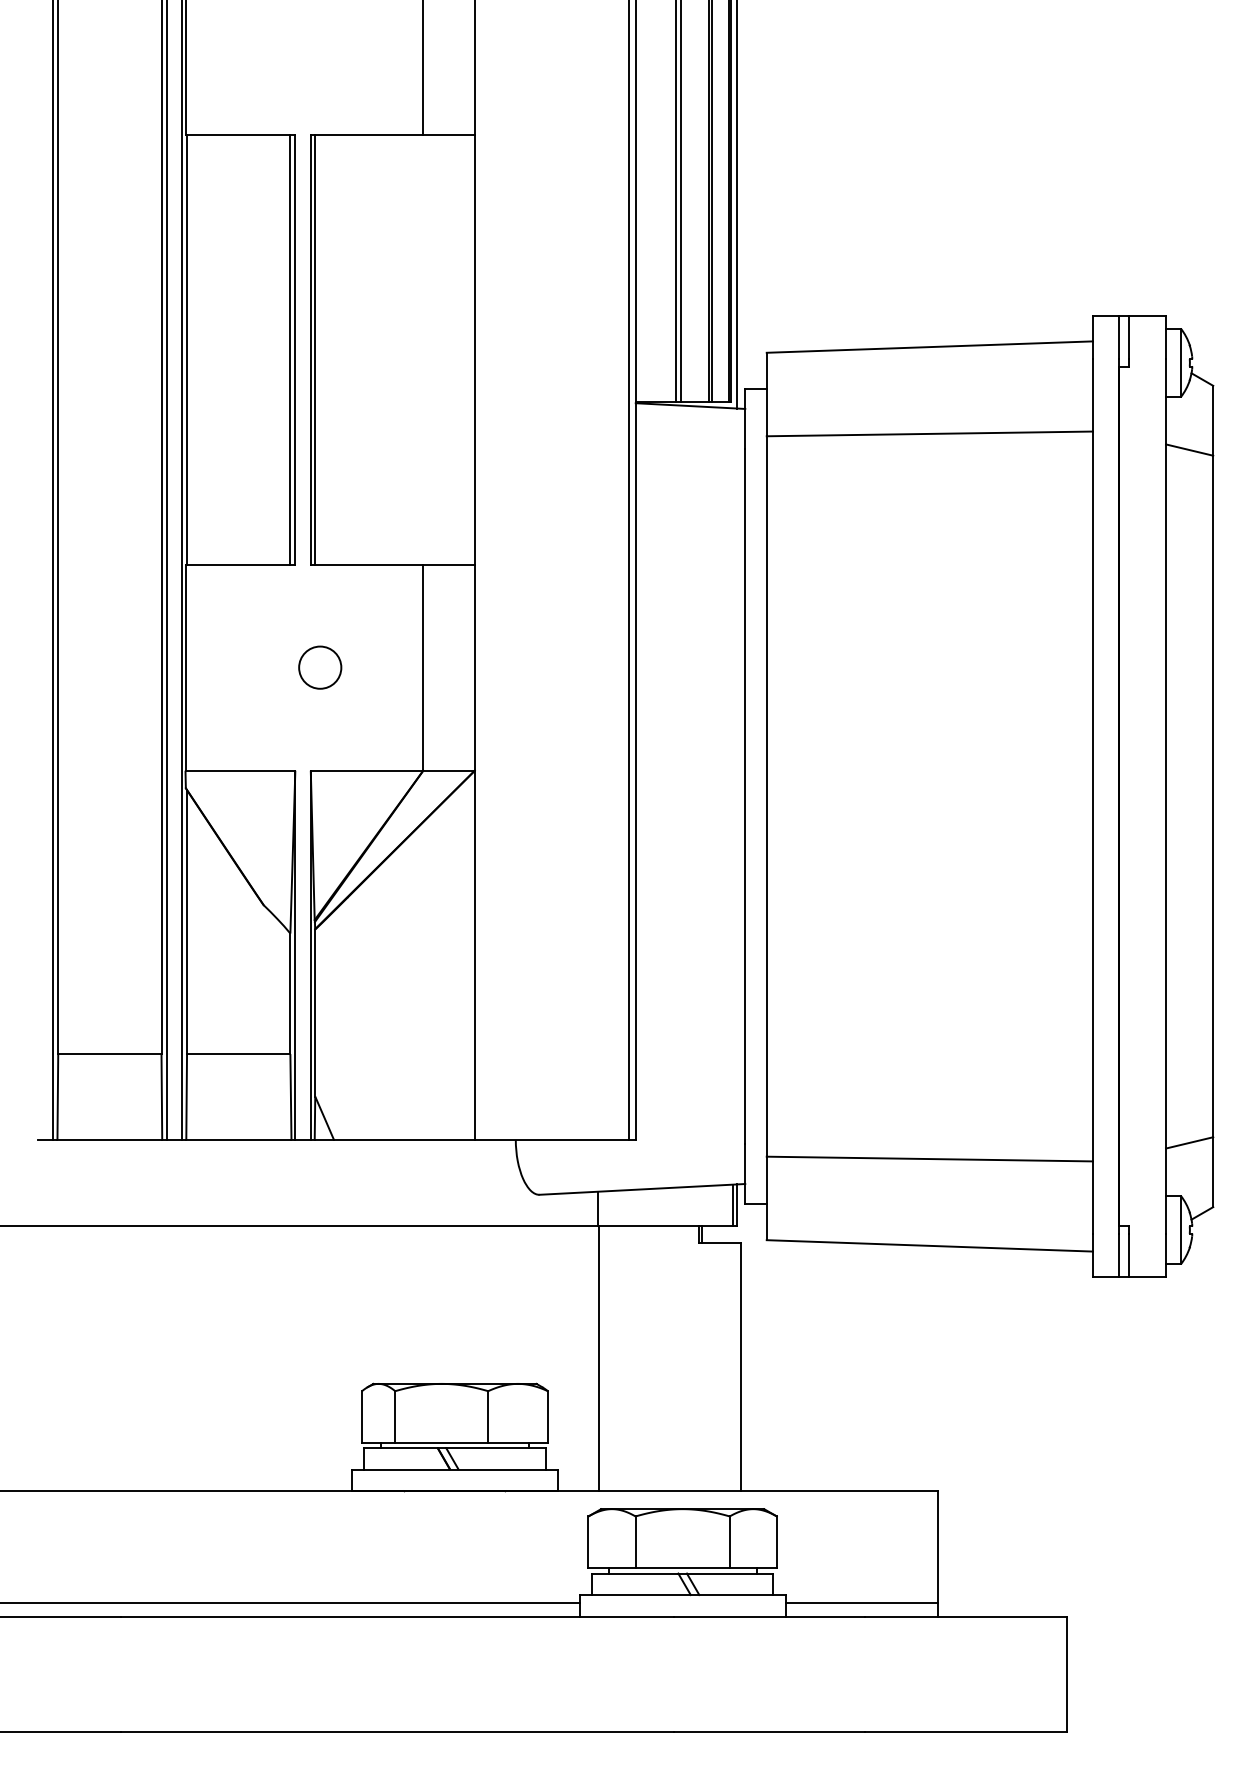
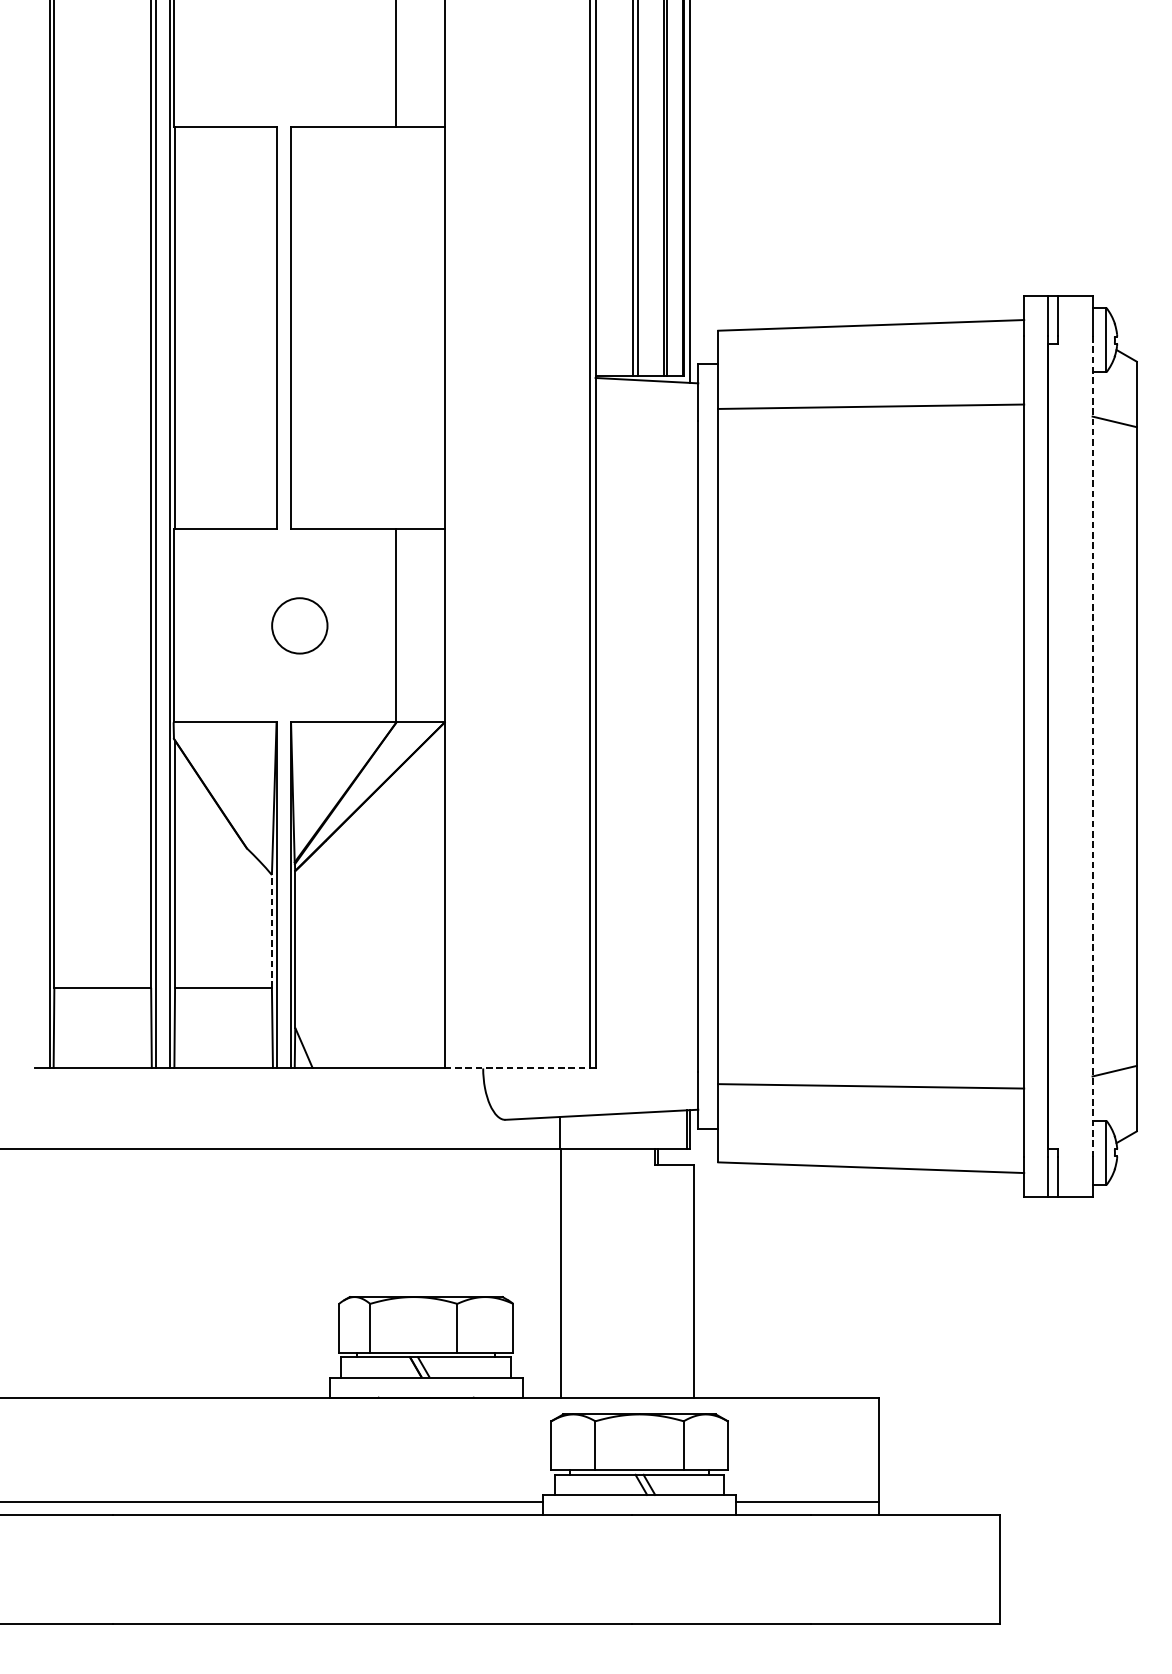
line: (290, 349) -> (272, 327), removed
line: (315, 349) -> (295, 327), removed
circle: (320, 667) -> (300, 625), size x1.4
line: (1166, 796) -> (1093, 746), solid -> dashed
line: (290, 993) -> (272, 931), solid -> dashed
line: (552, 1139) -> (517, 1068), solid -> dashed

